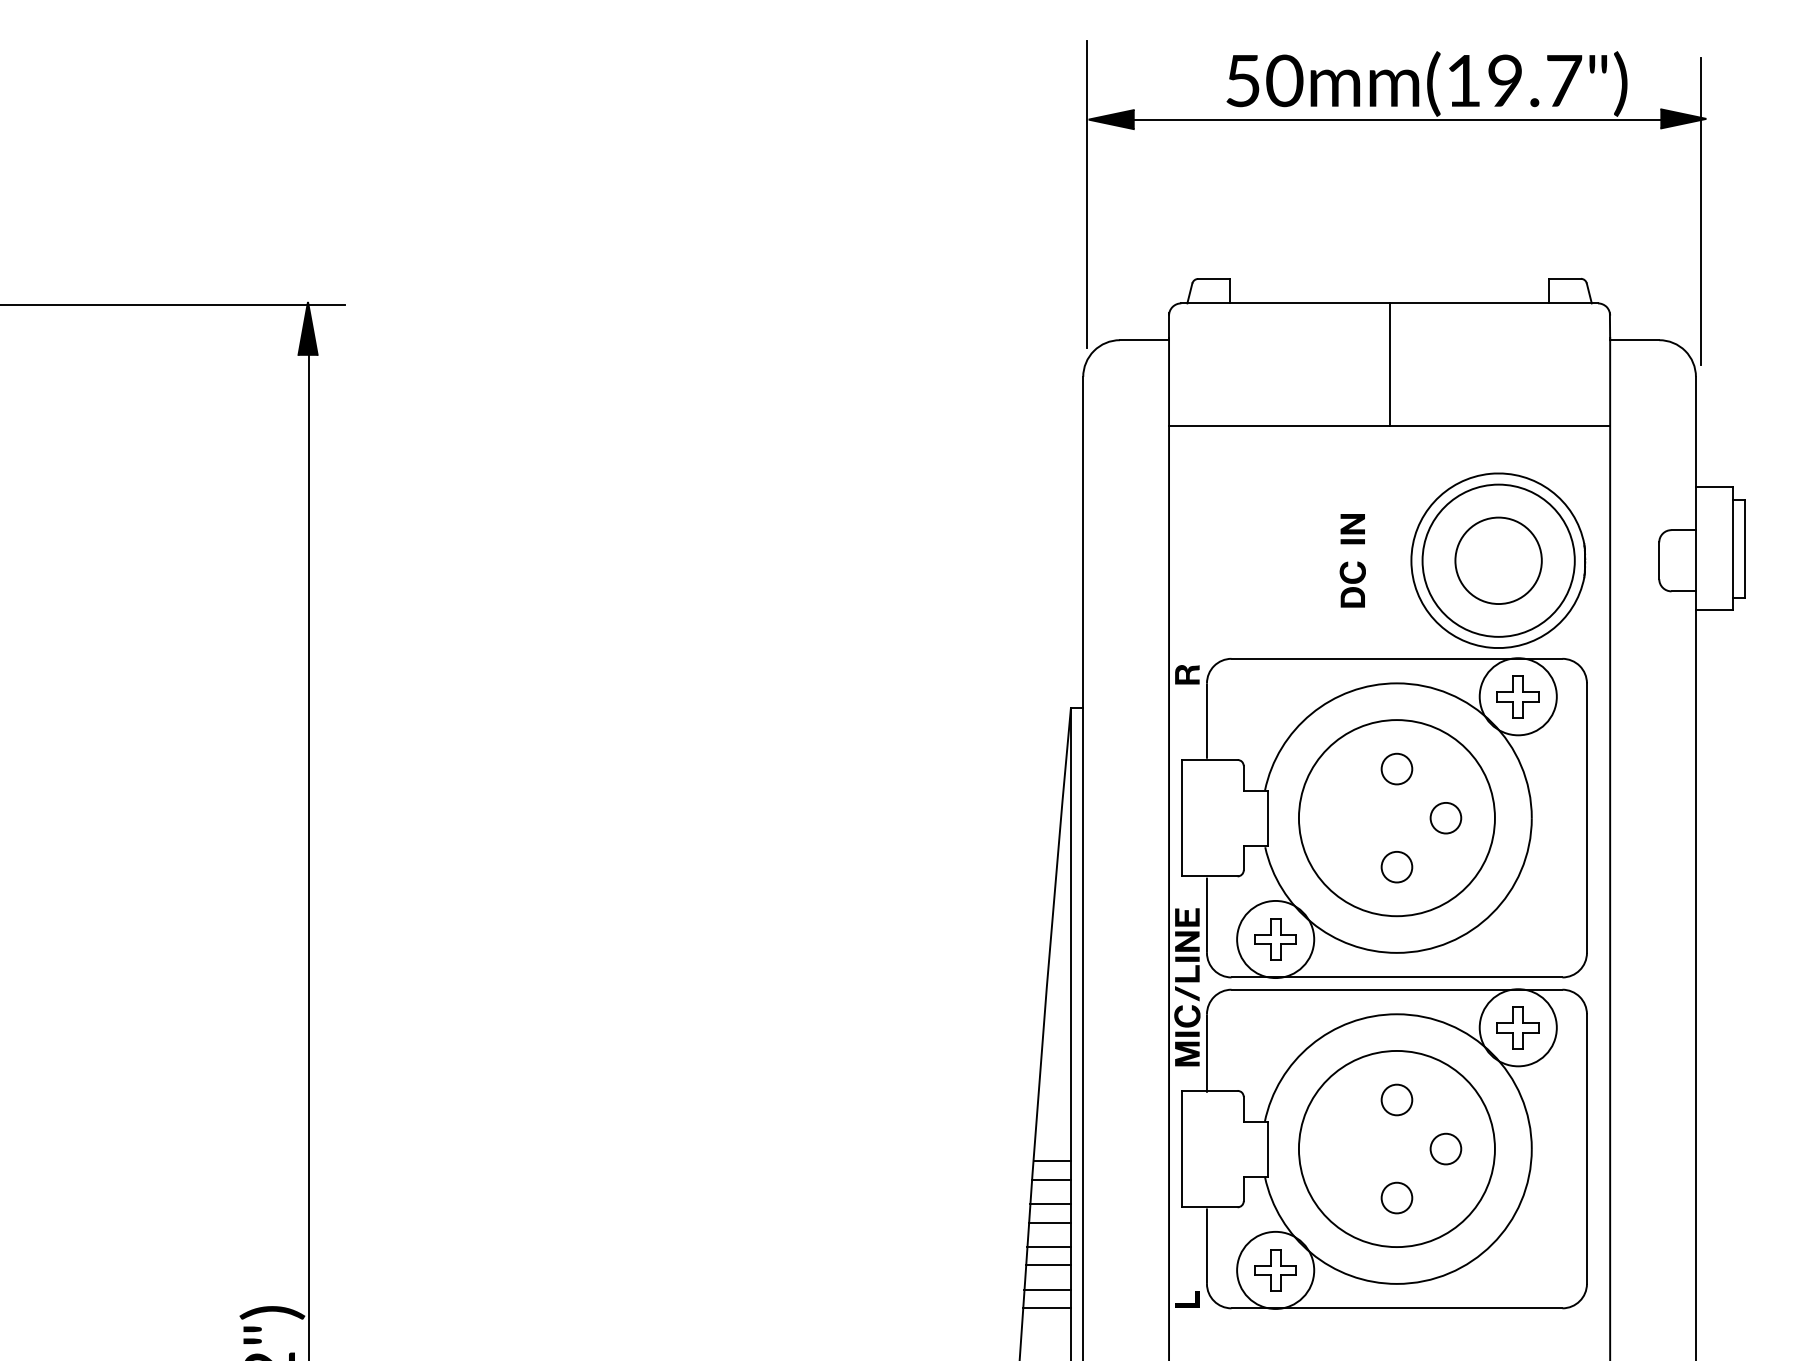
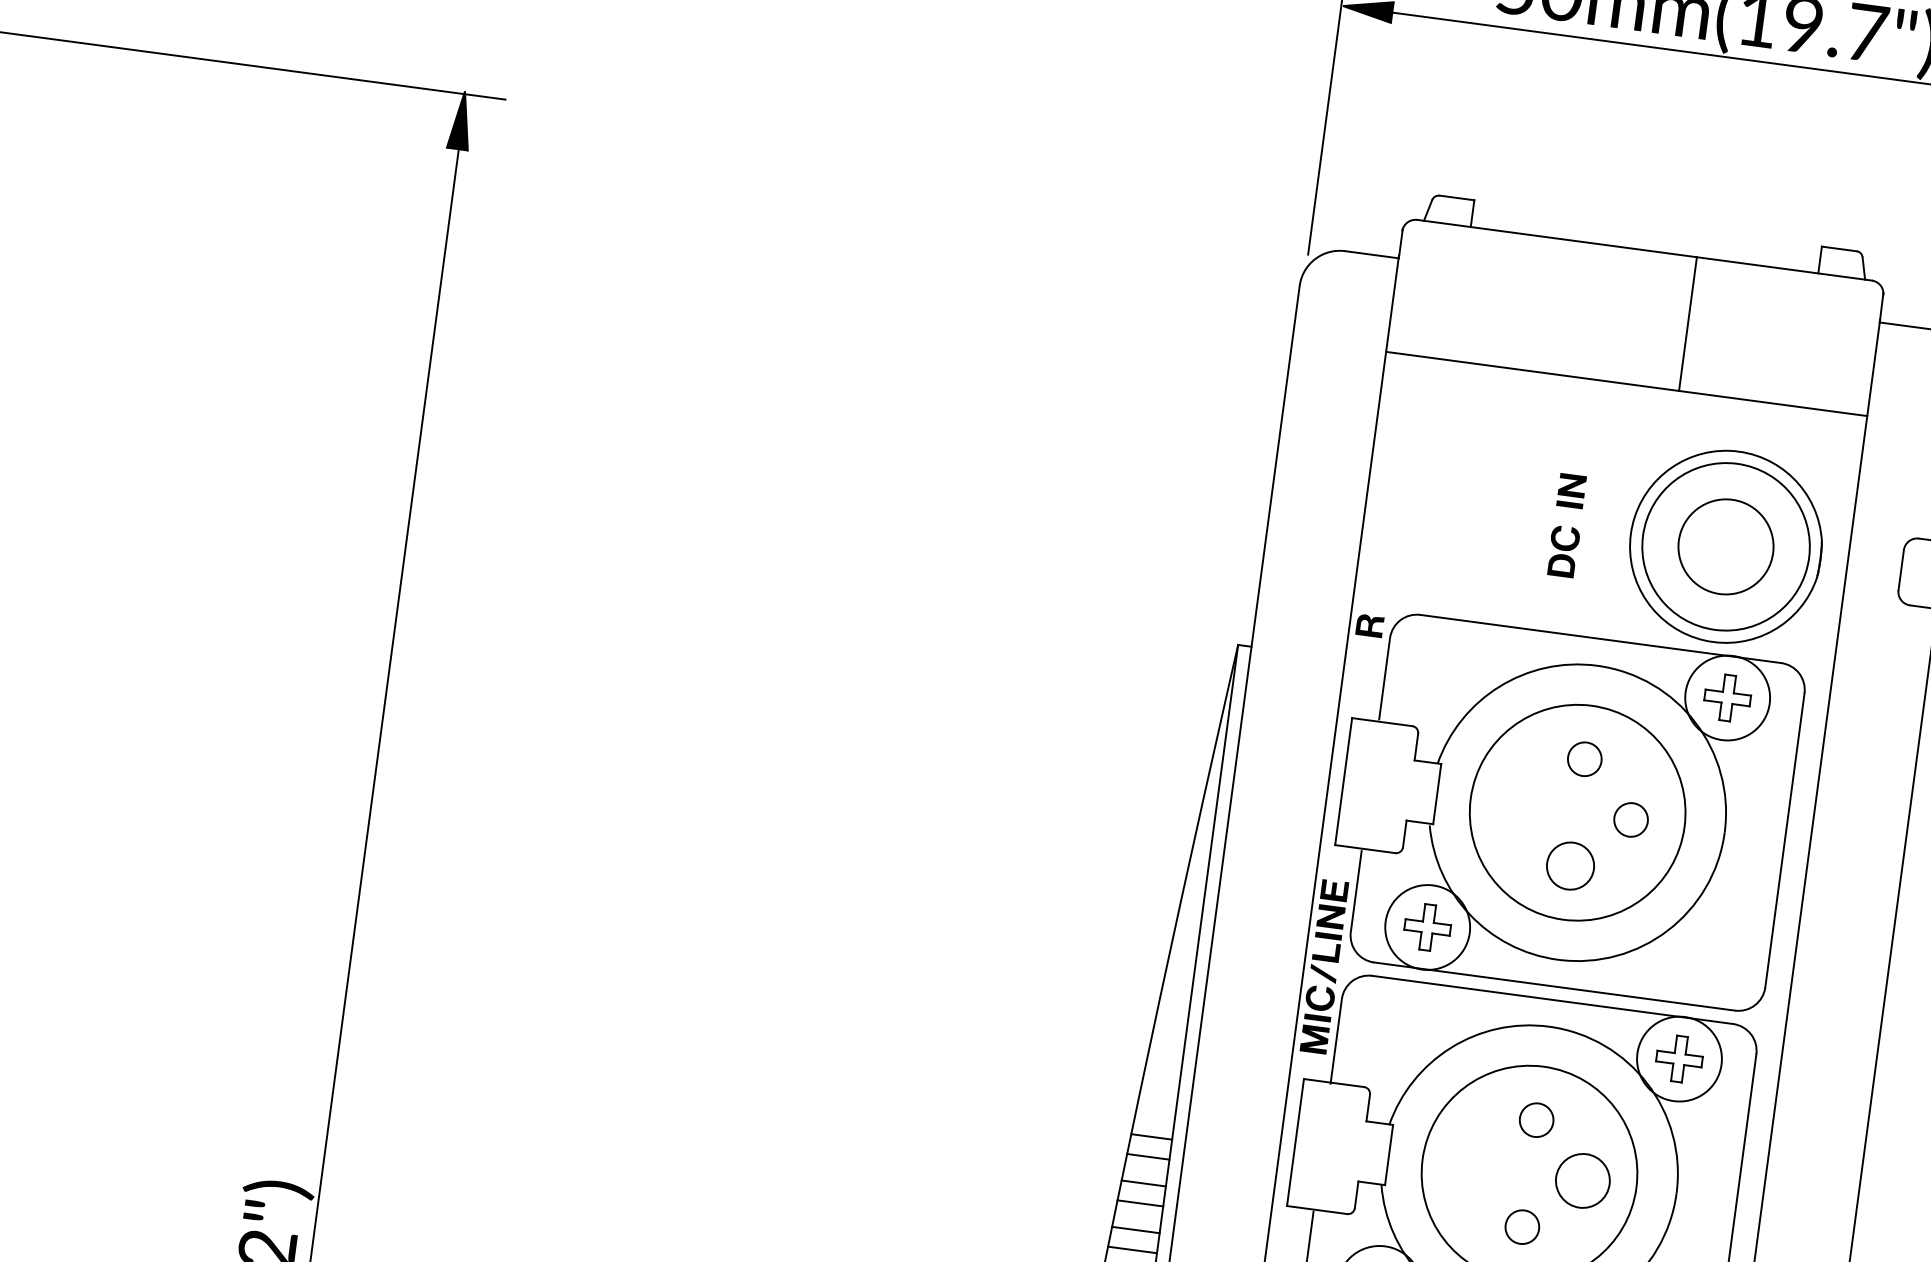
line: (1389, 364) -> (1687, 323), moved
part: (1396, 867) -> (1569, 866), size x1.4
part: (1445, 1148) -> (1582, 1180), size x1.6

